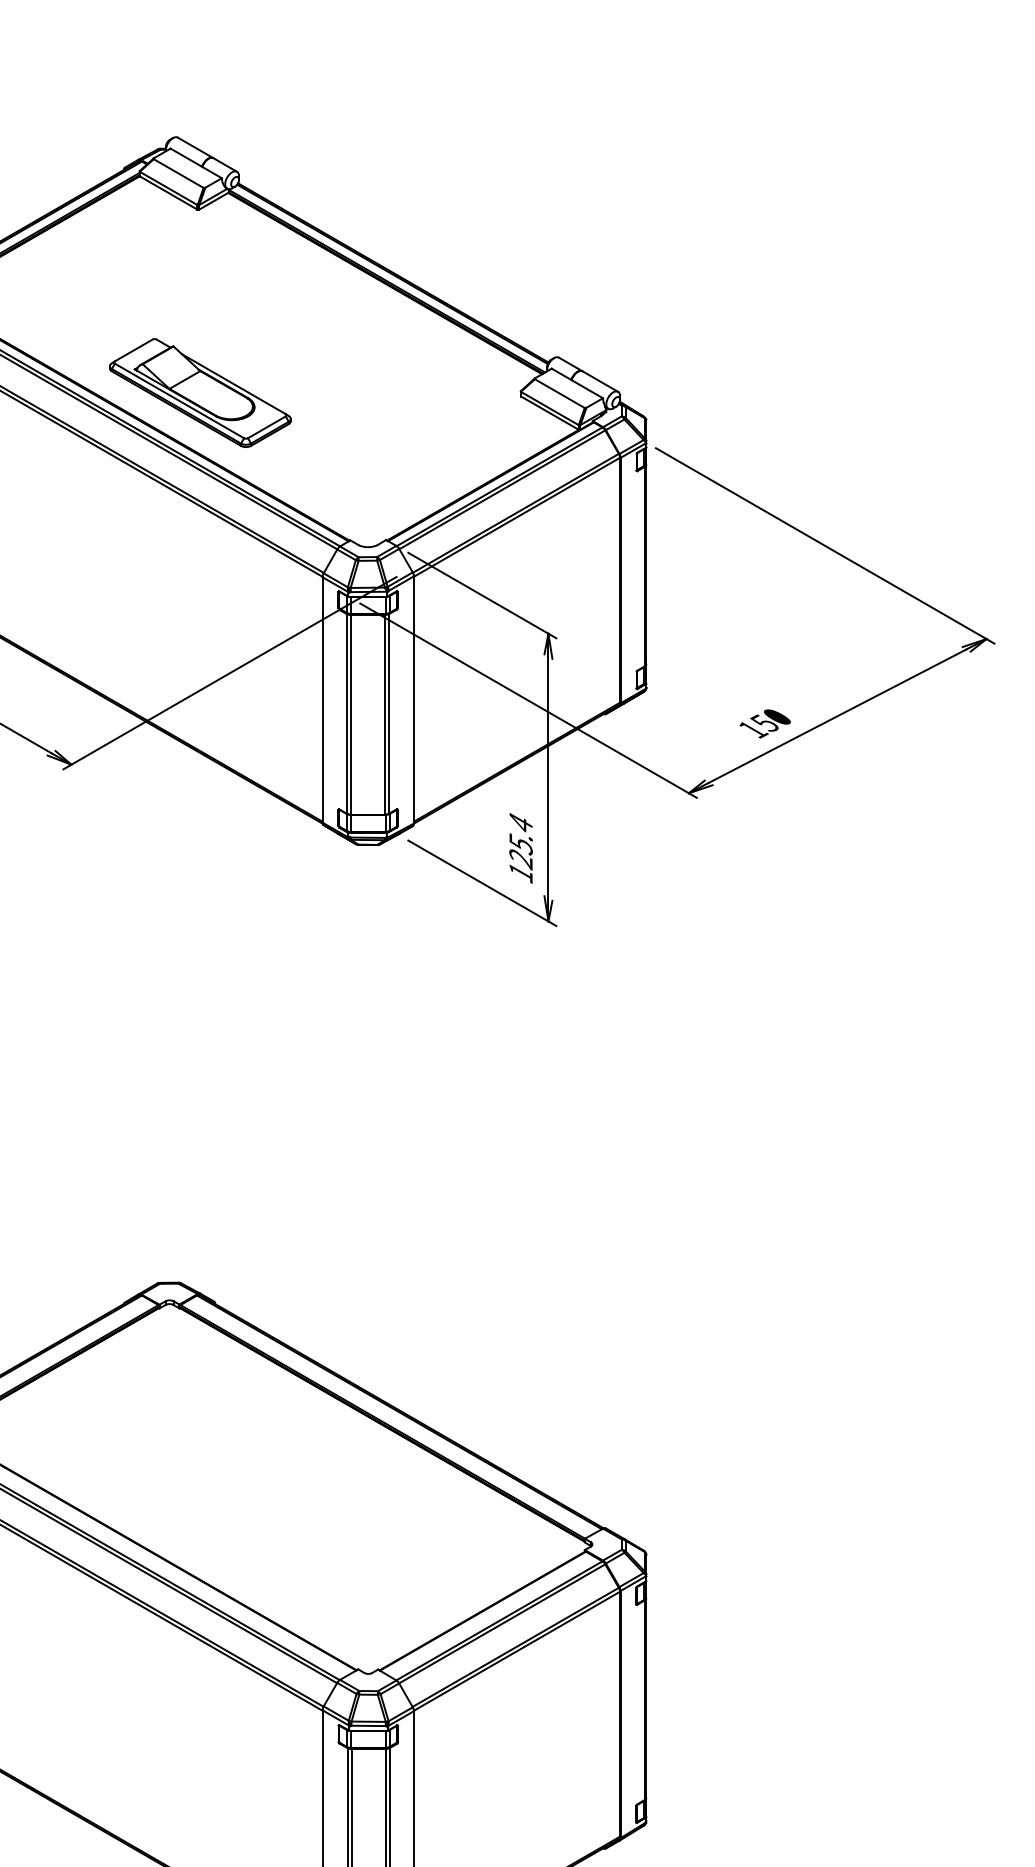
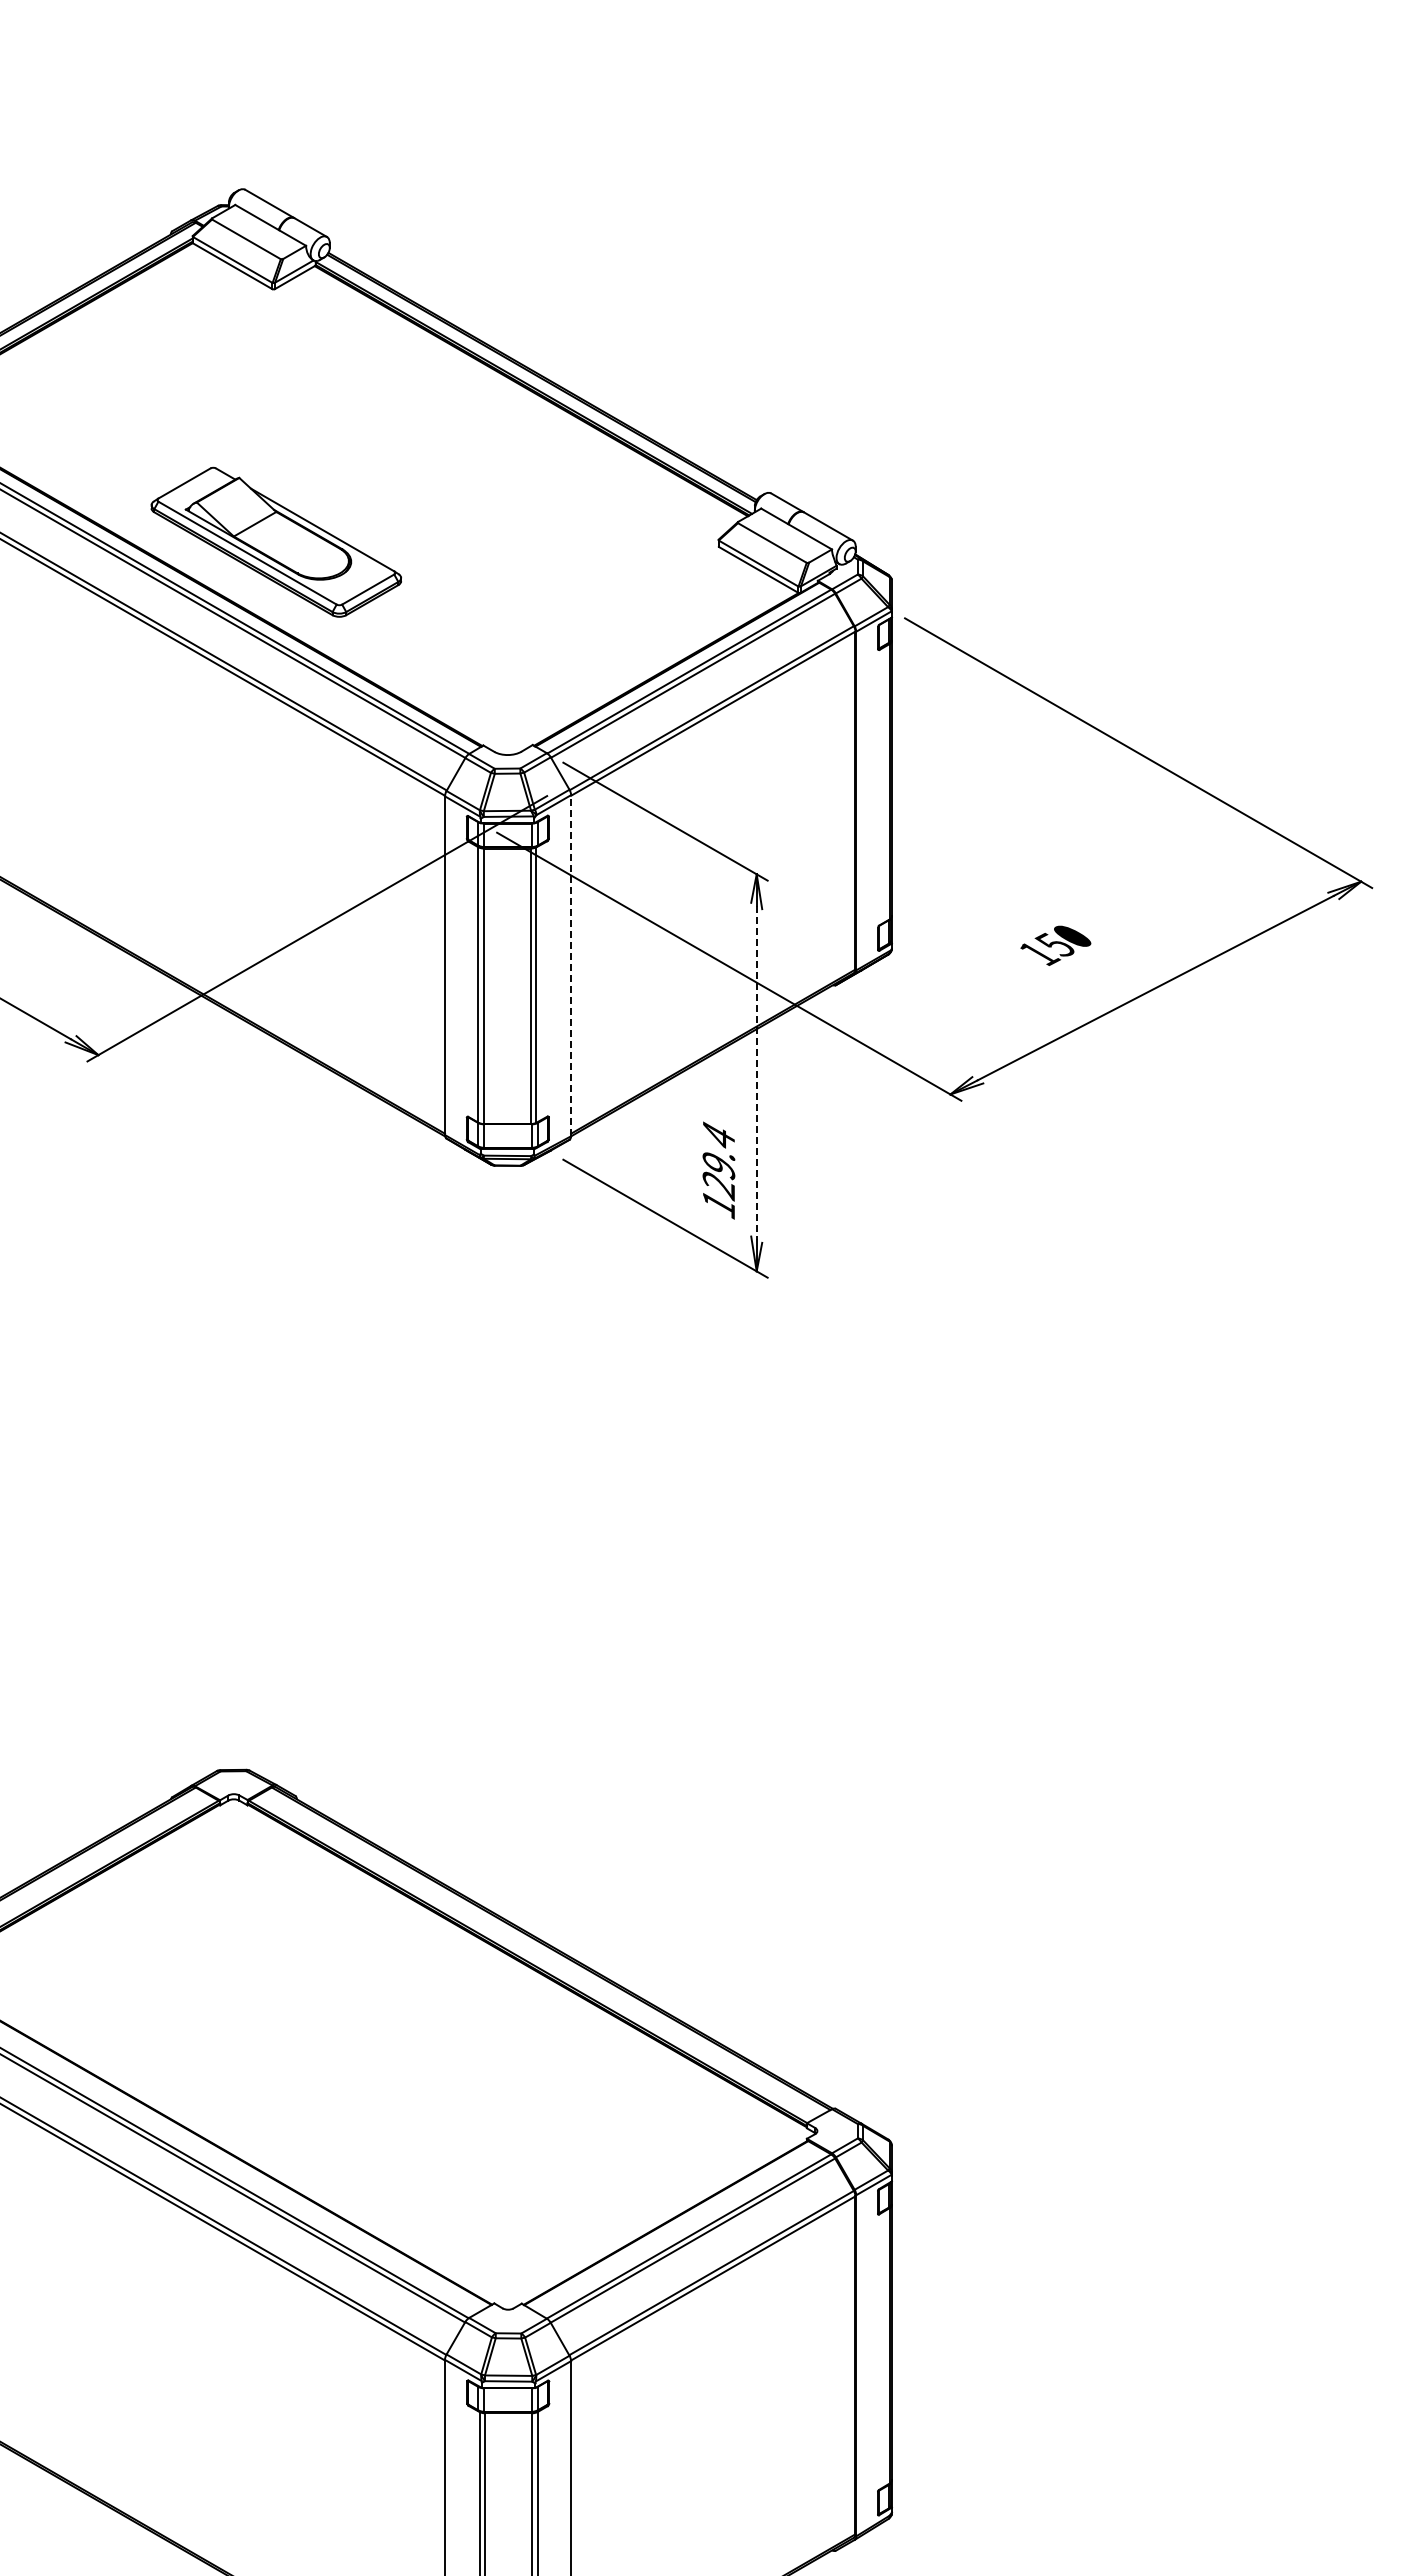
line: (414, 699) -> (571, 965), solid -> dashed
text: (764, 723) -> (1055, 945), moved
line: (548, 777) -> (756, 1072), solid -> dashed
text: (520, 843) -> (718, 1164), 125.4 -> 129.4

